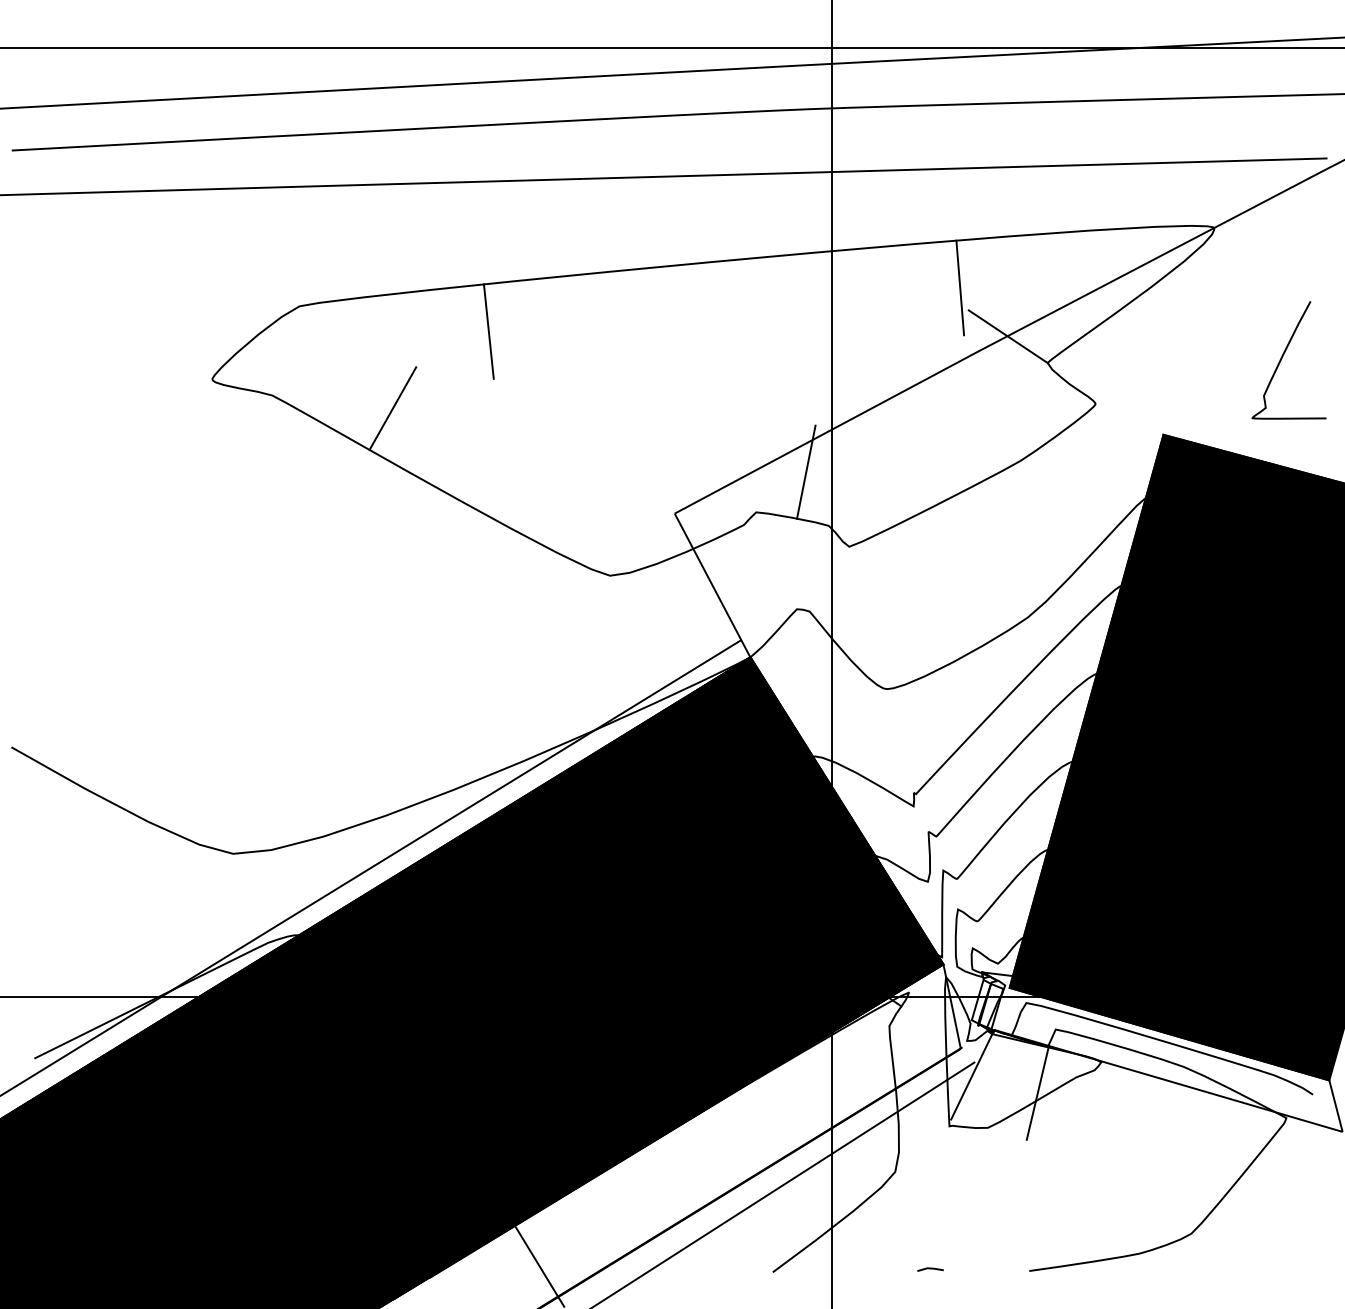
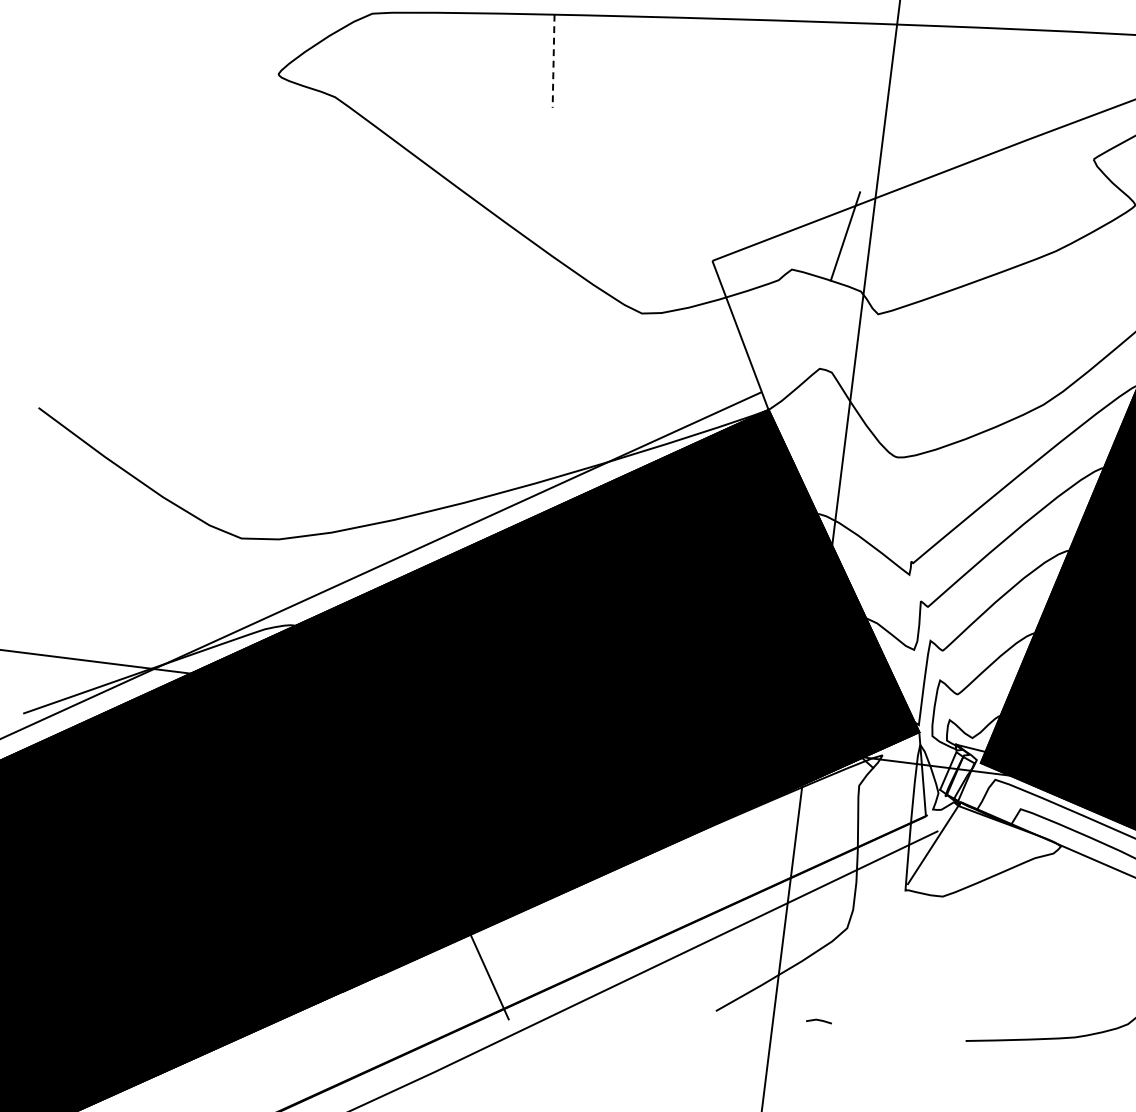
line: (960, 287) -> (1017, 75), removed
line: (488, 332) -> (553, 62), solid -> dashed
line: (1007, 336) -> (1057, 128), removed
line: (392, 408) -> (450, 124), removed
line: (1037, 1093) -> (995, 869), removed
line: (930, 1269) -> (819, 1021), moved

